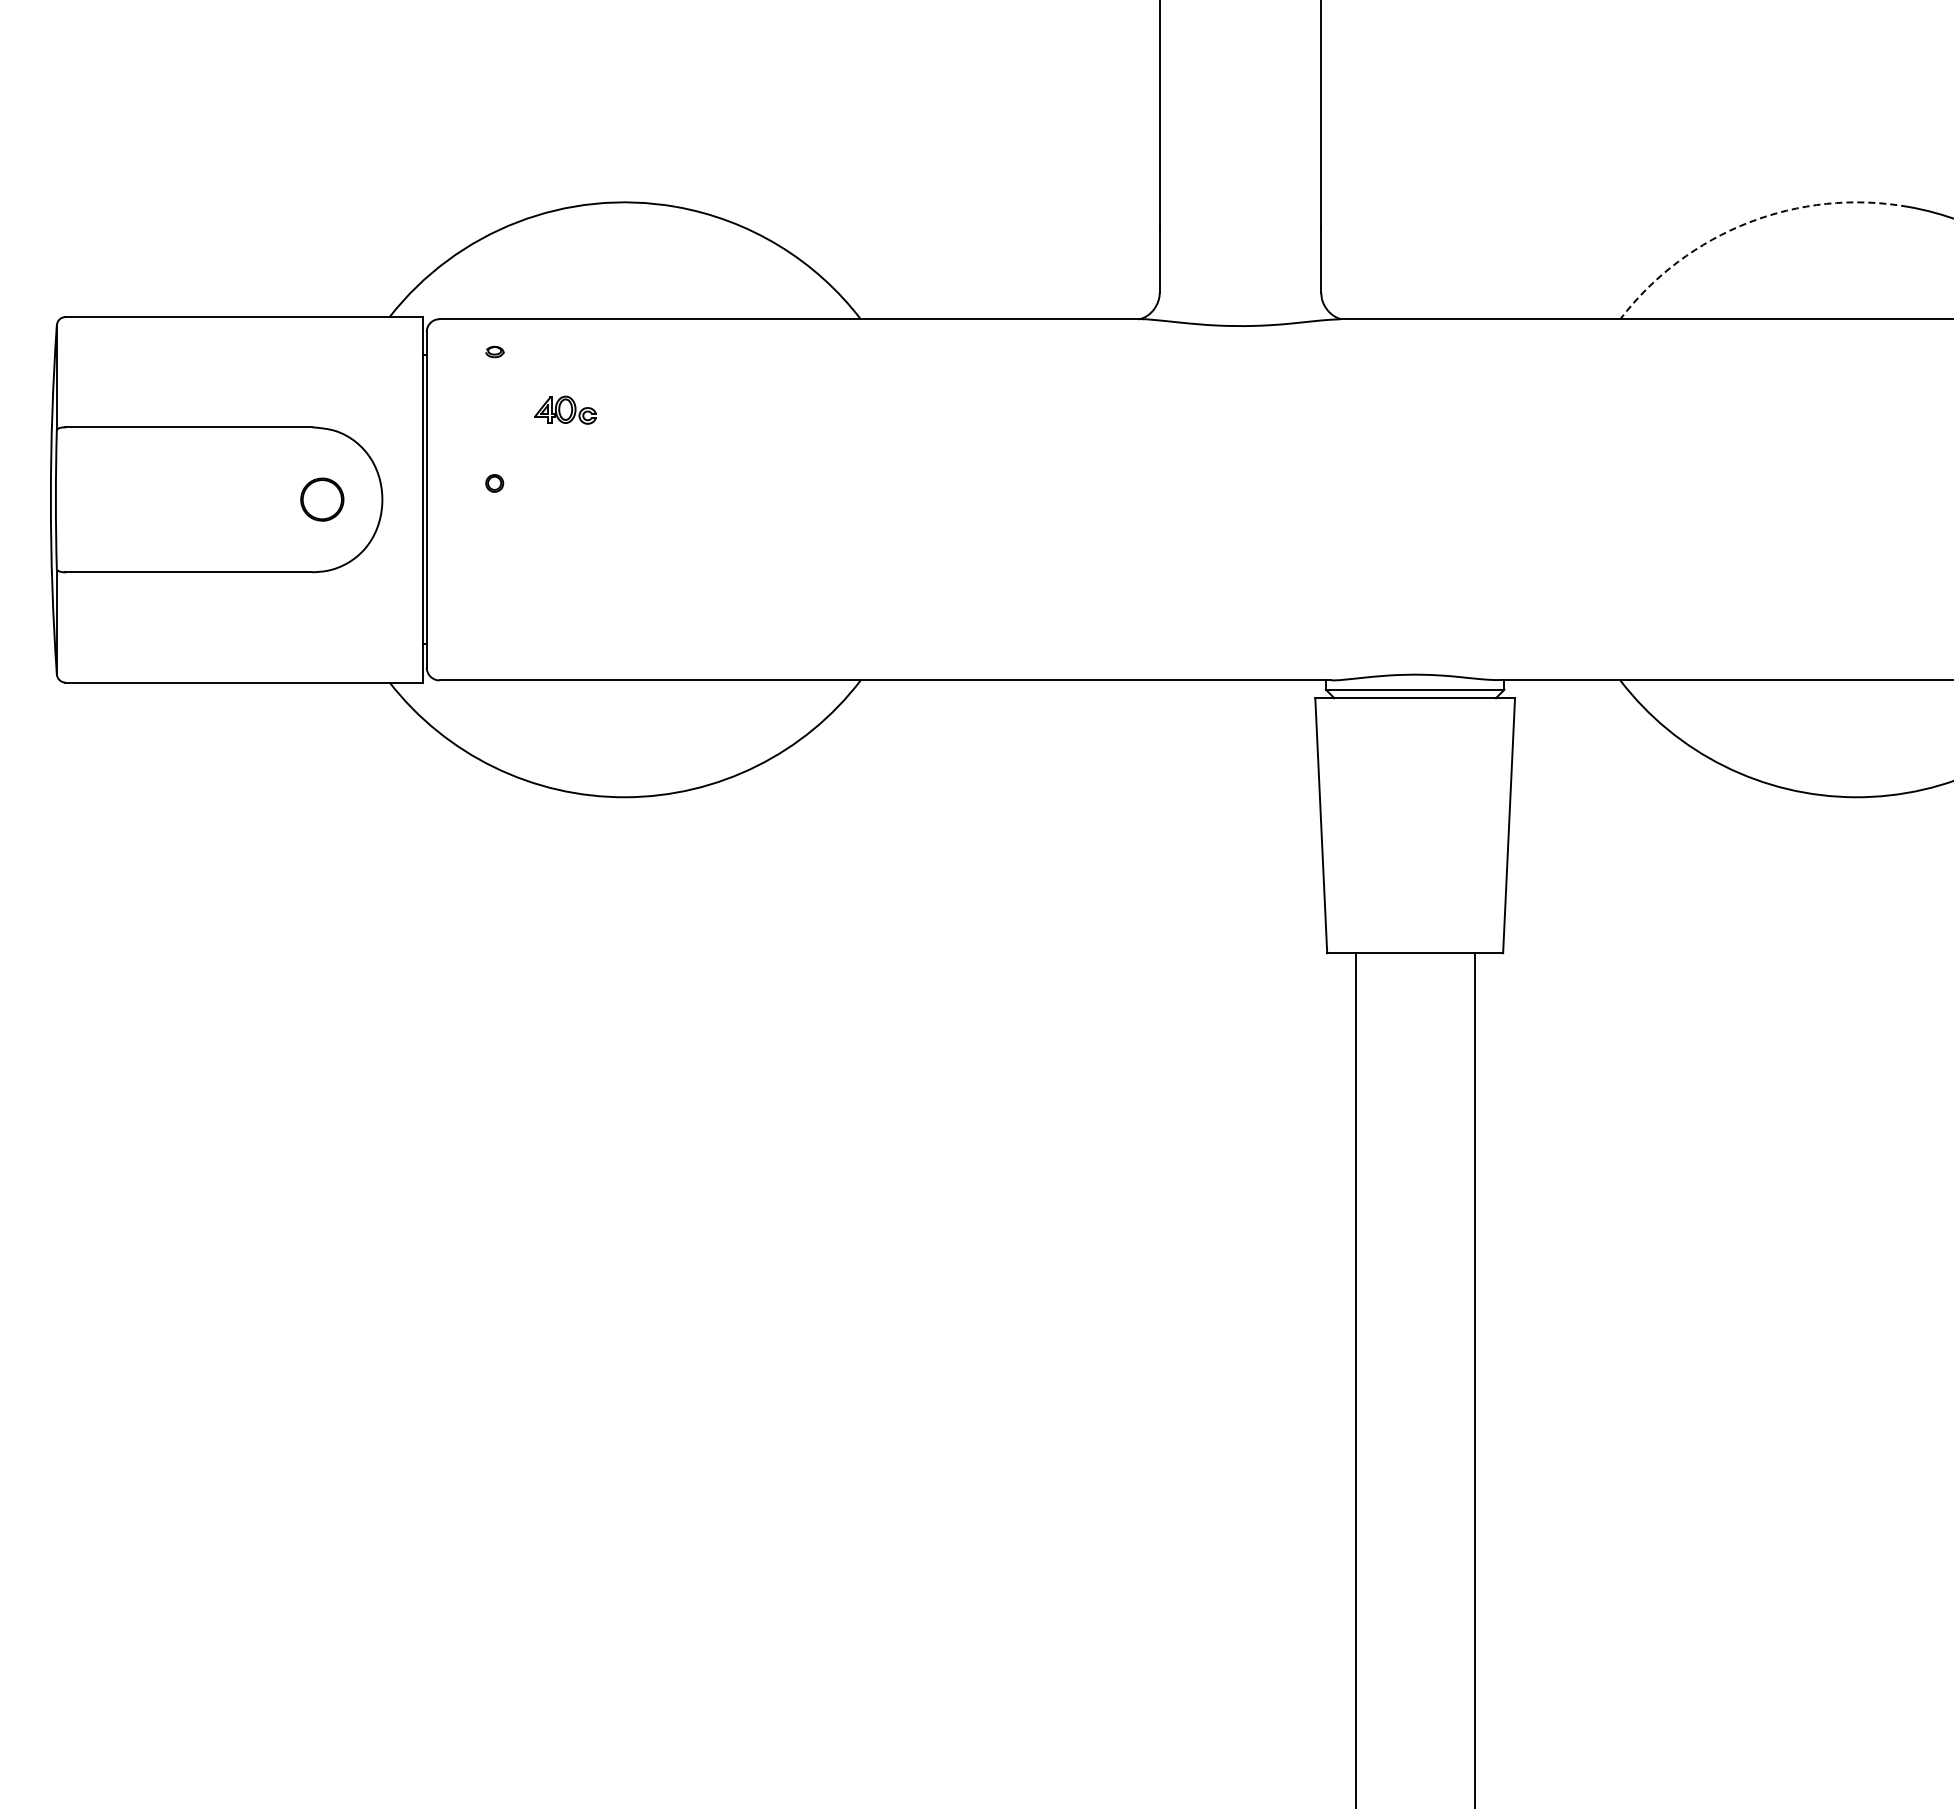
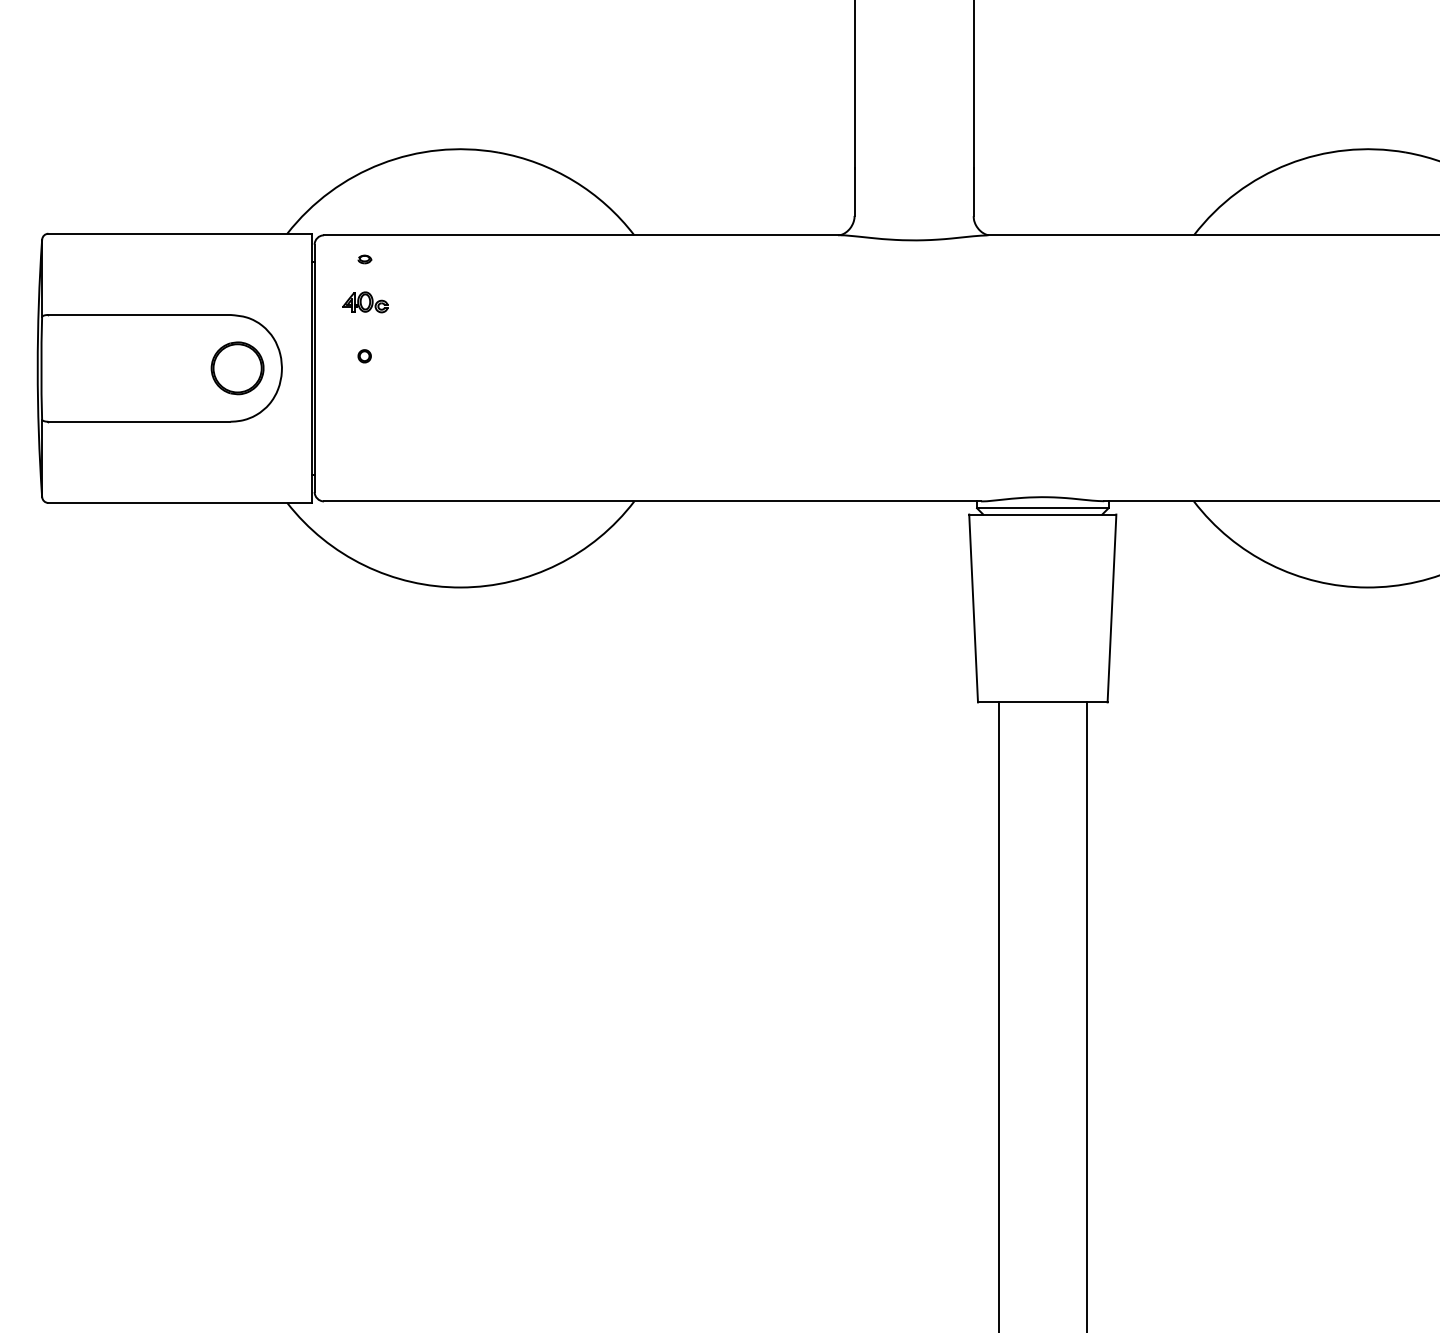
arc: (1748, 222) -> (1288, 164), dashed -> solid
part: (565, 409) -> (365, 301), moved
part: (322, 499) -> (237, 368), size x1.67

